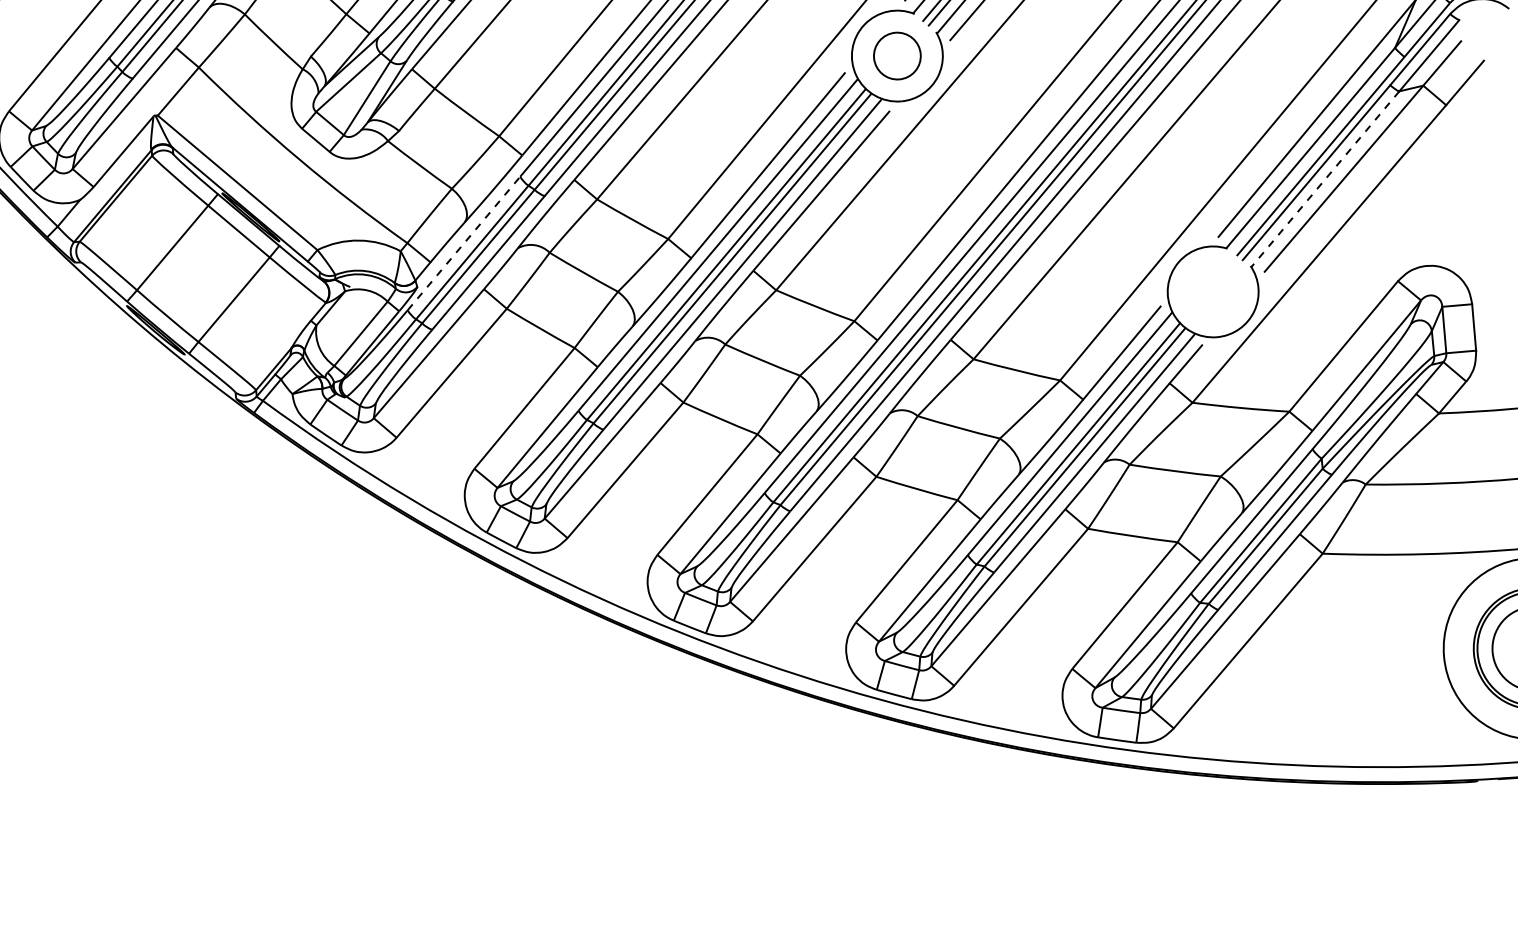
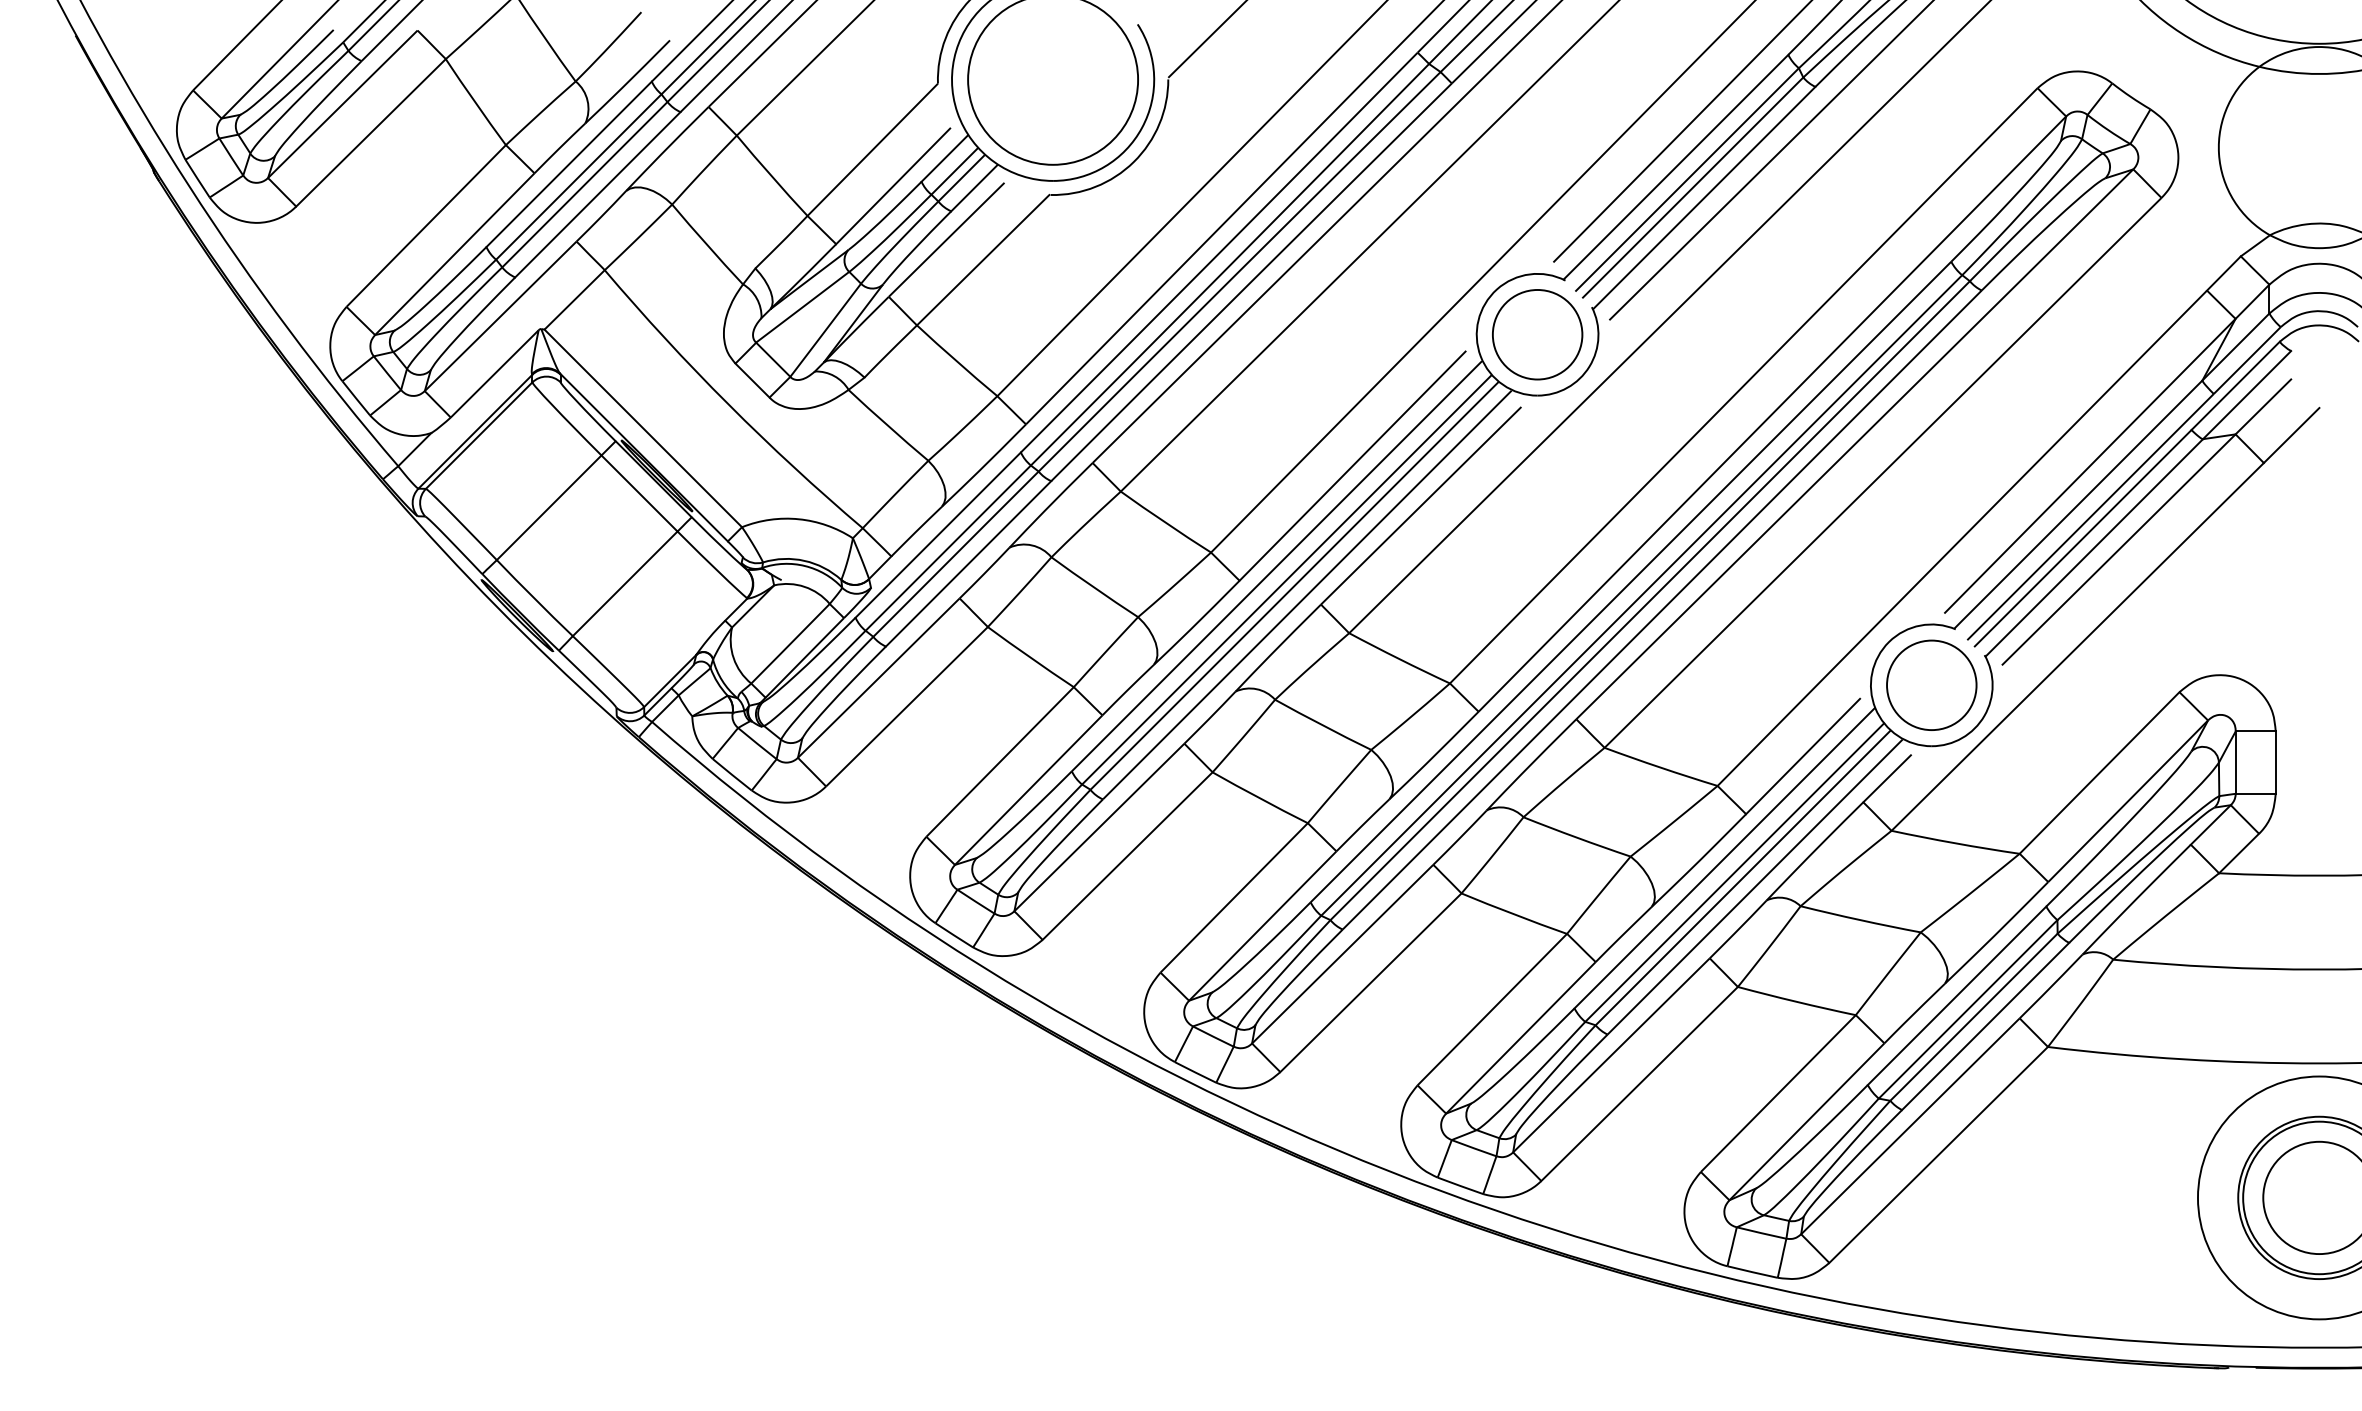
circle: (897, 55) -> (1537, 334), size x1.43
line: (1325, 178) -> (2094, 547), dashed -> solid
line: (464, 243) -> (938, 535), dashed -> solid
circle: (1212, 291) -> (1931, 684), added

